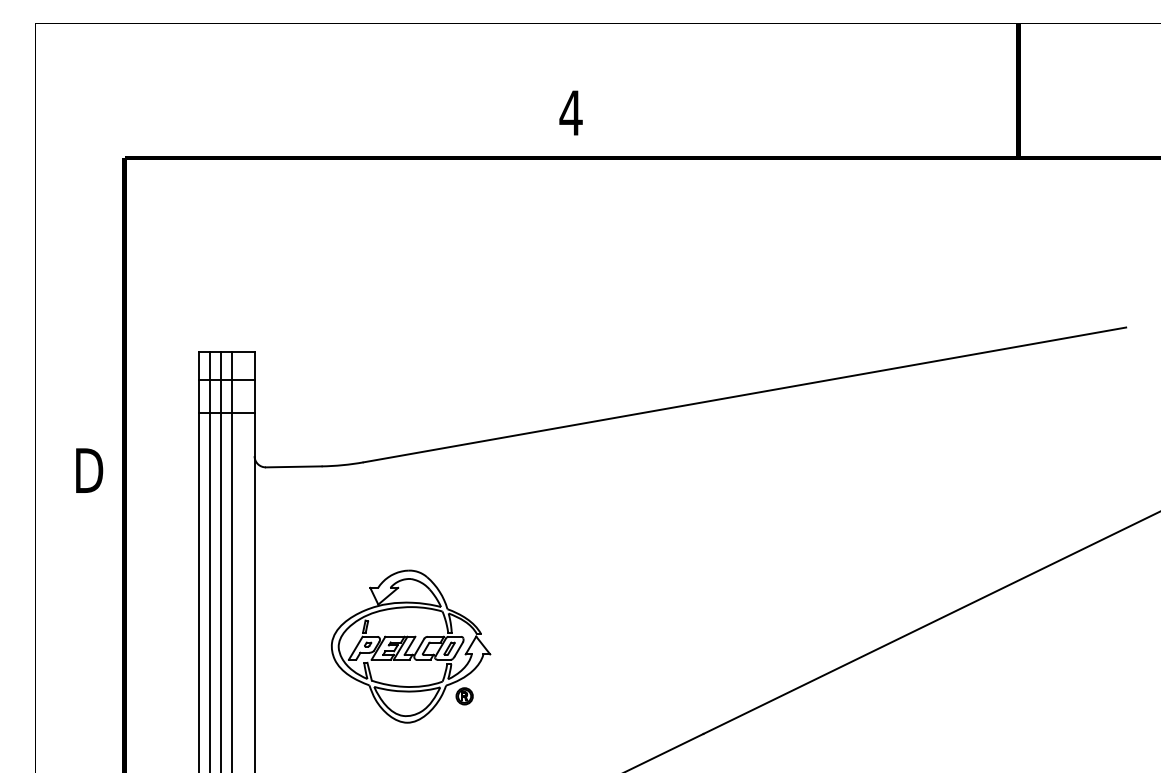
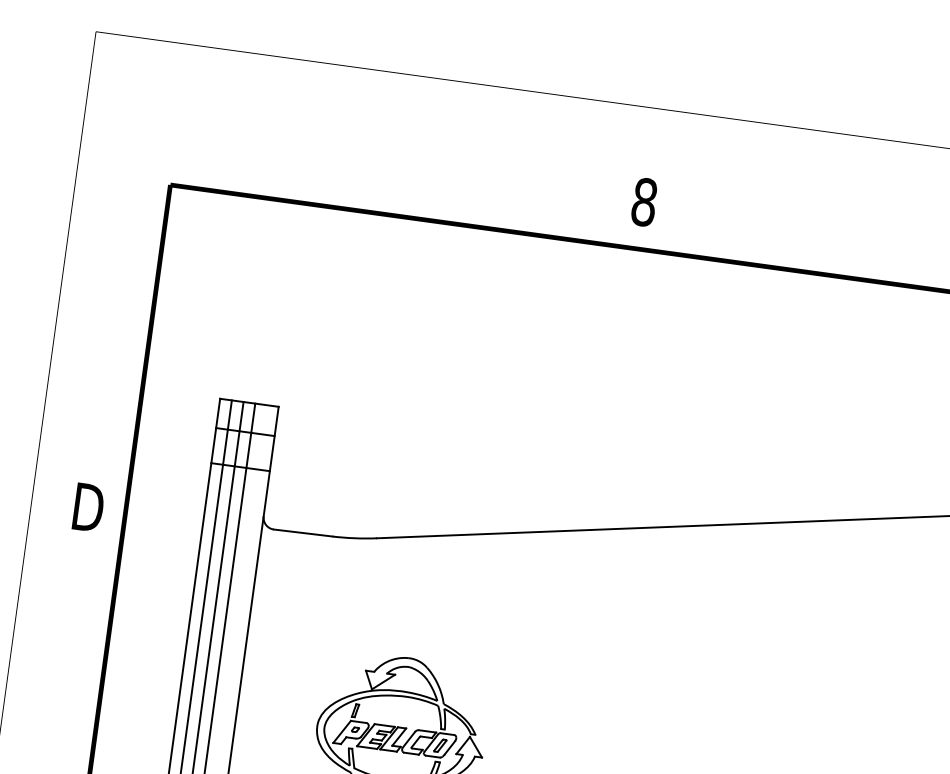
text: (570, 113) -> (643, 202), 4 -> 8

